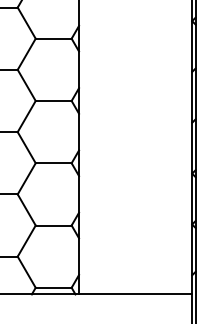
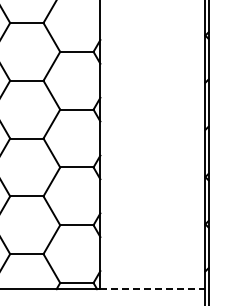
line: (135, 294) -> (152, 289), solid -> dashed

